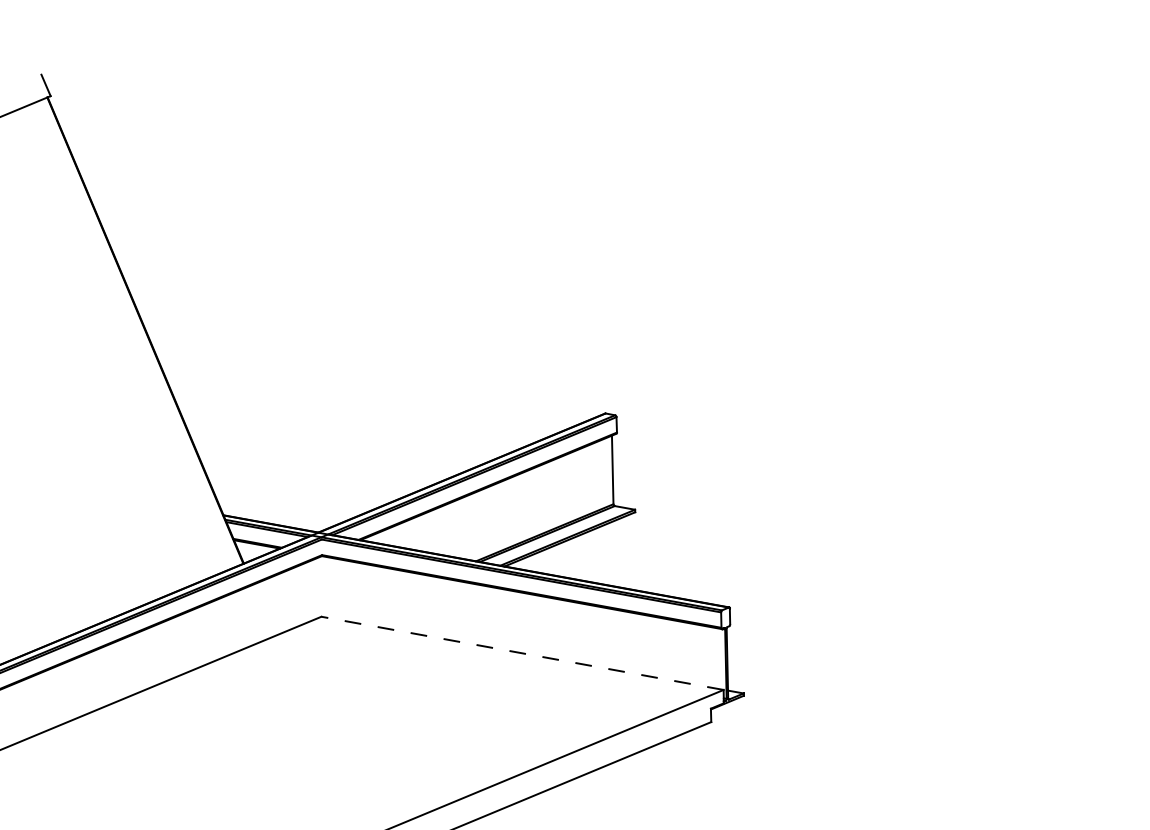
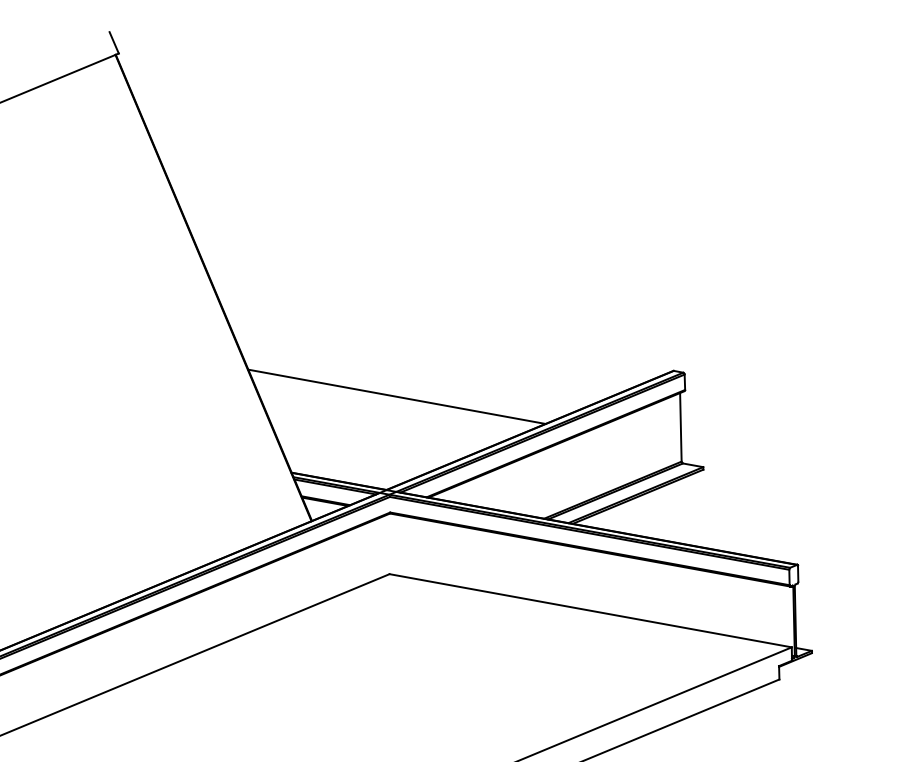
line: (328, 439) -> (396, 396), added
line: (522, 653) -> (590, 610), dashed -> solid

